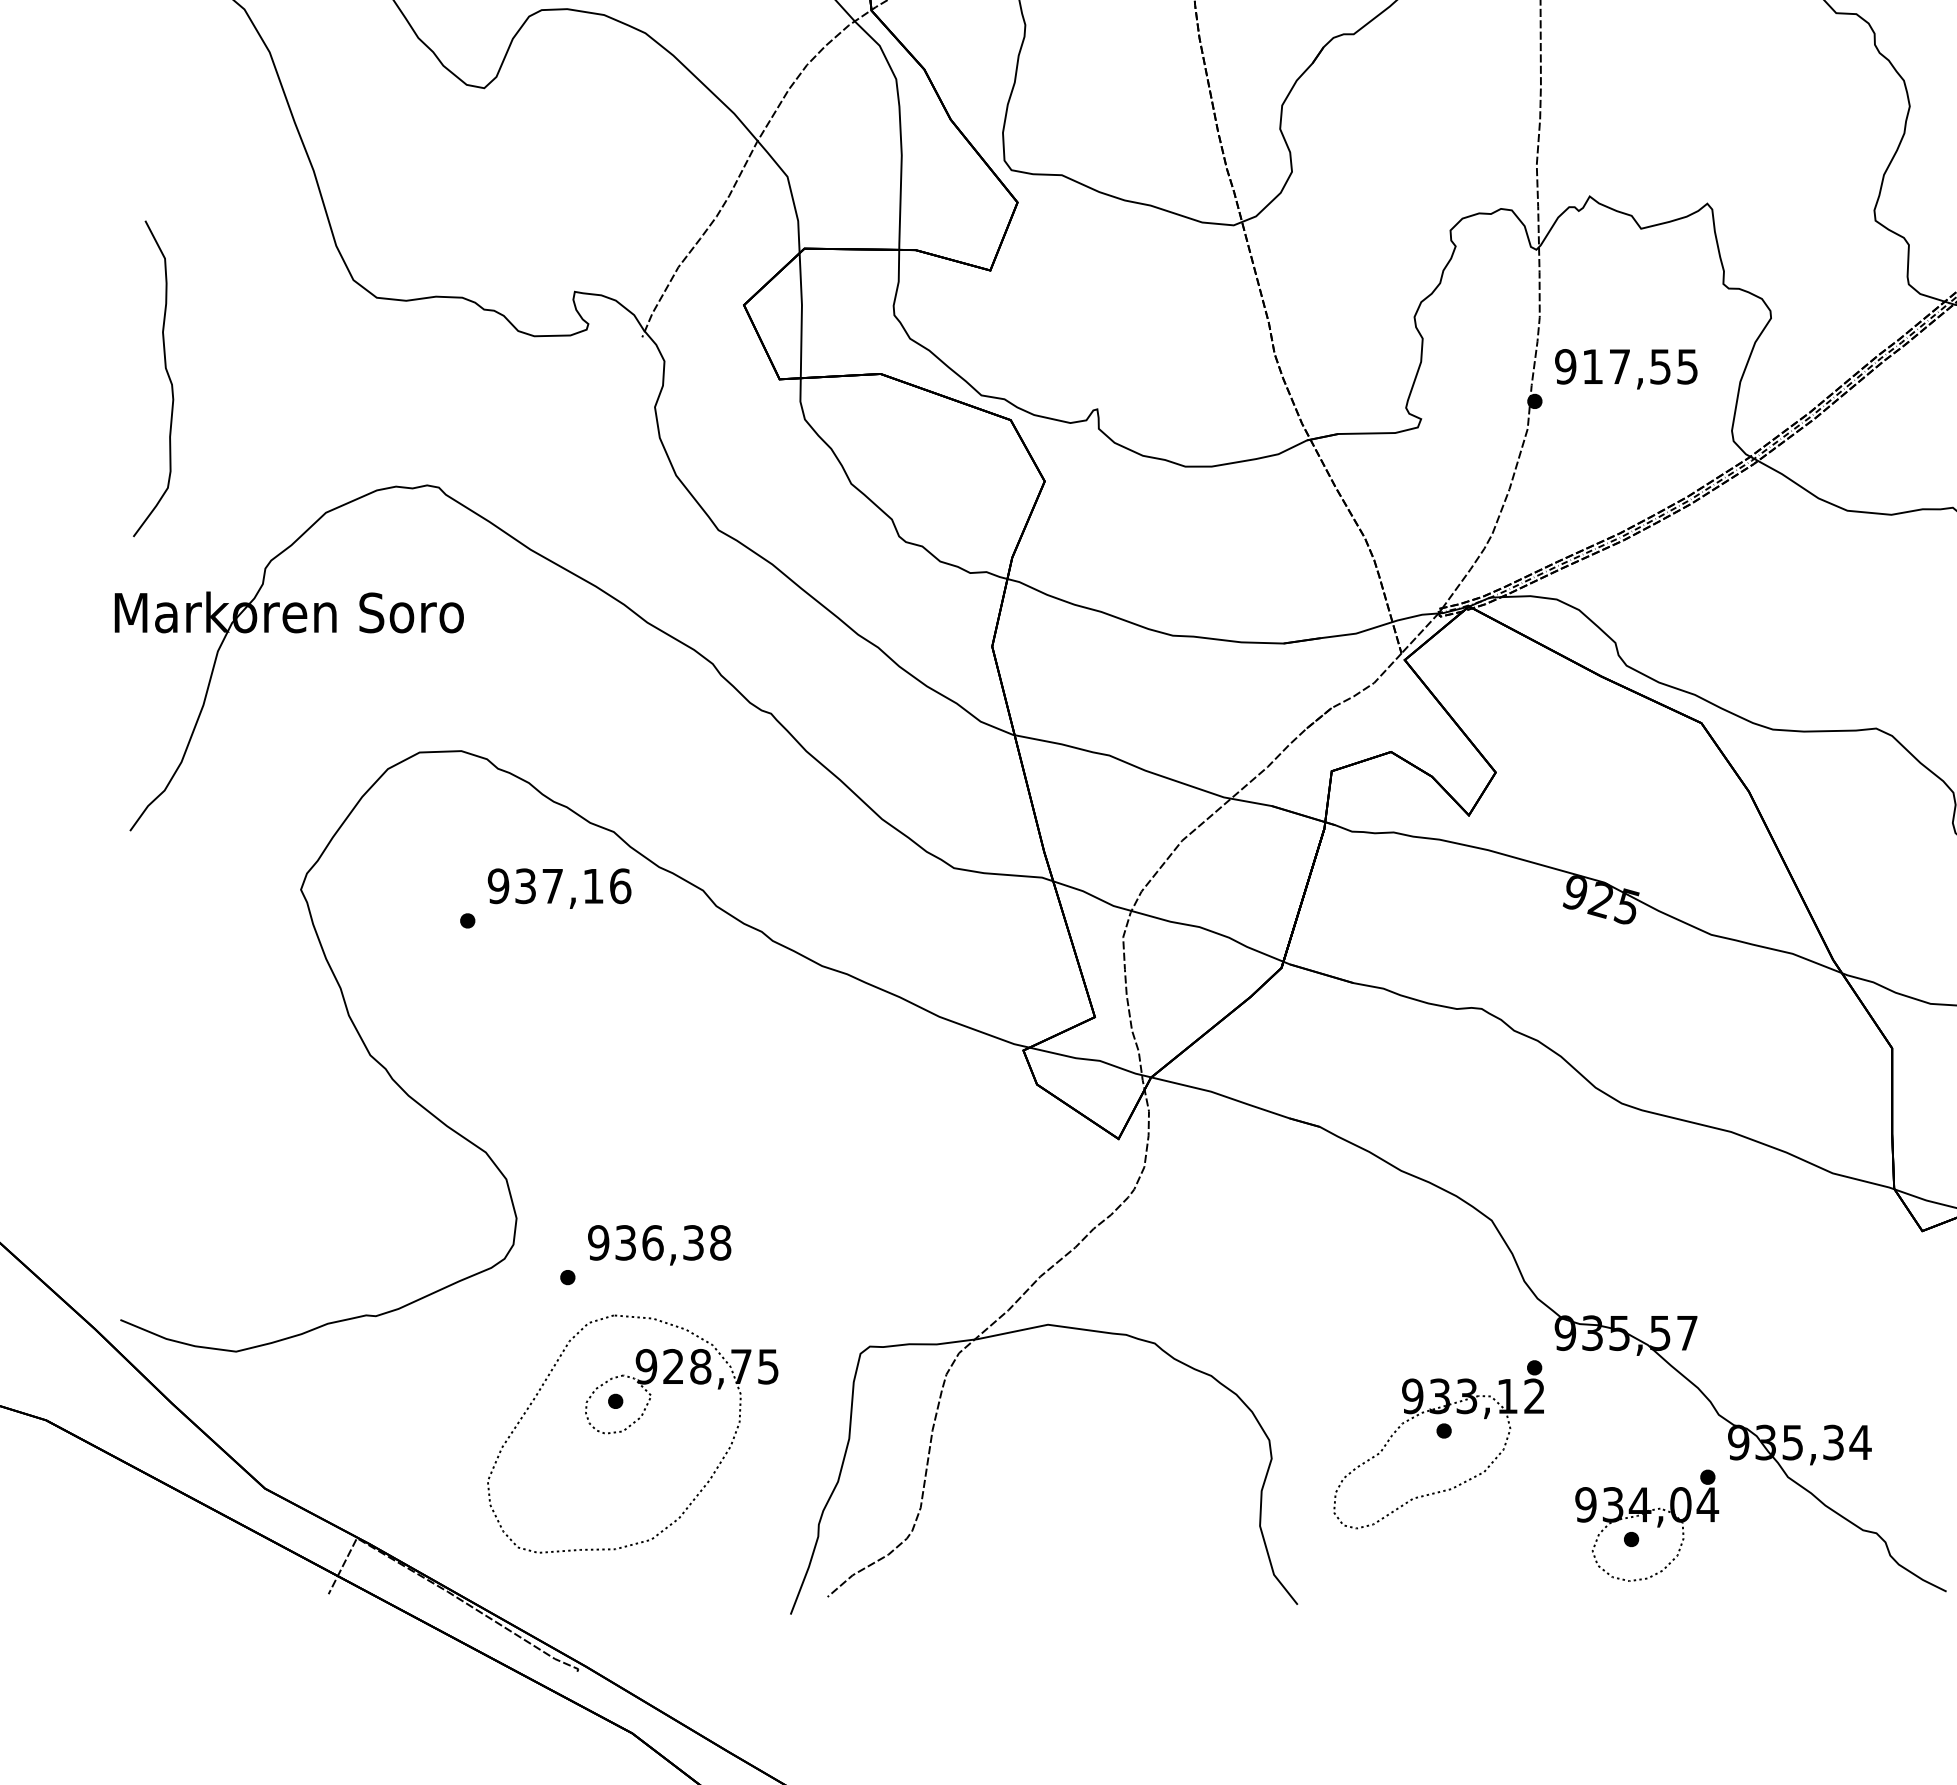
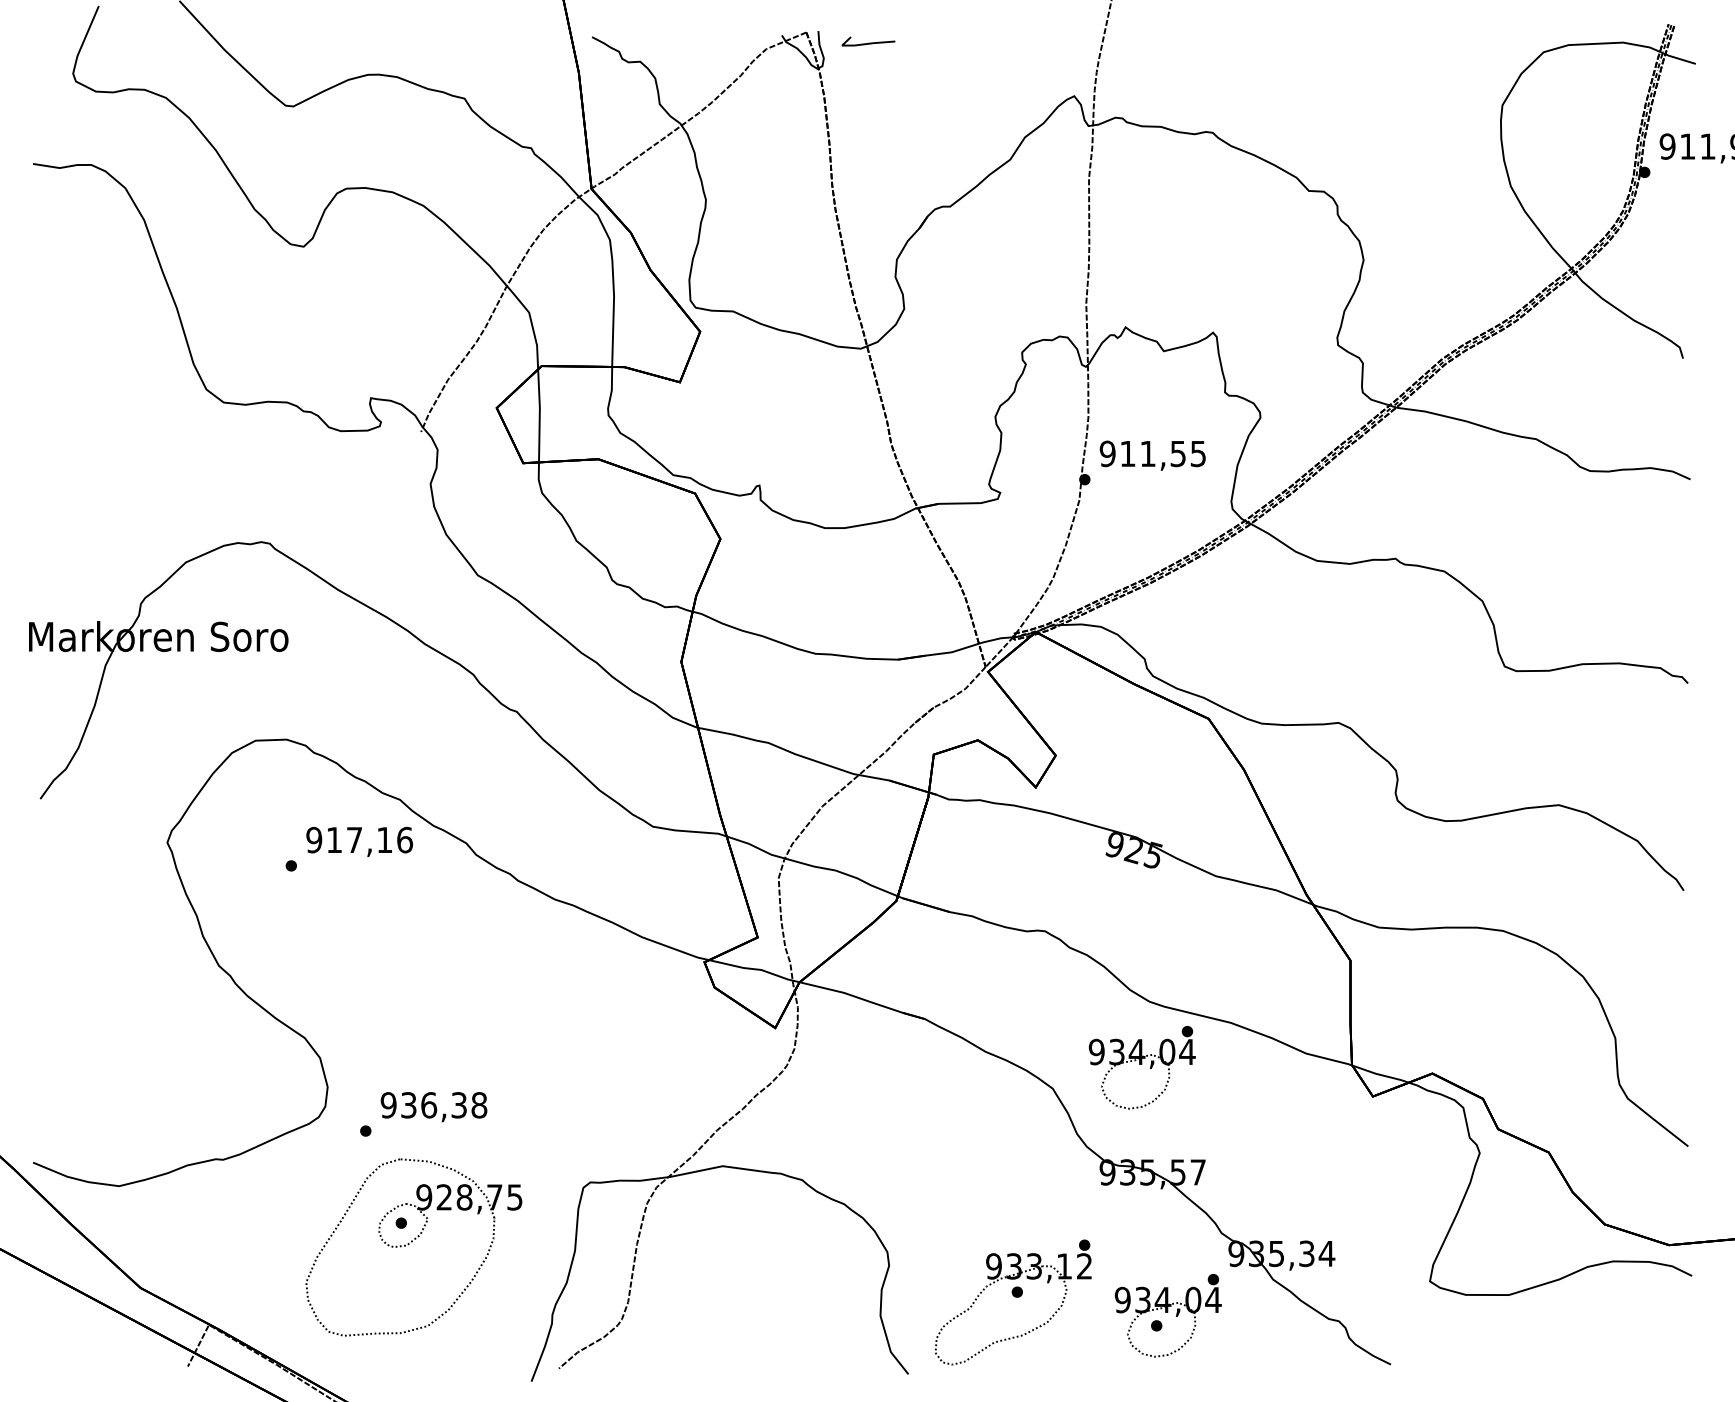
text: (1619, 366) -> (1147, 453), 917,55 -> 911,55
curve: (165, 371) -> (66, 457), removed
text: (524, 885) -> (333, 839), 937,16 -> 917,16
part: (1611, 1192) -> (1141, 1067), added
part: (1437, 1444) -> (1012, 1302), moved

